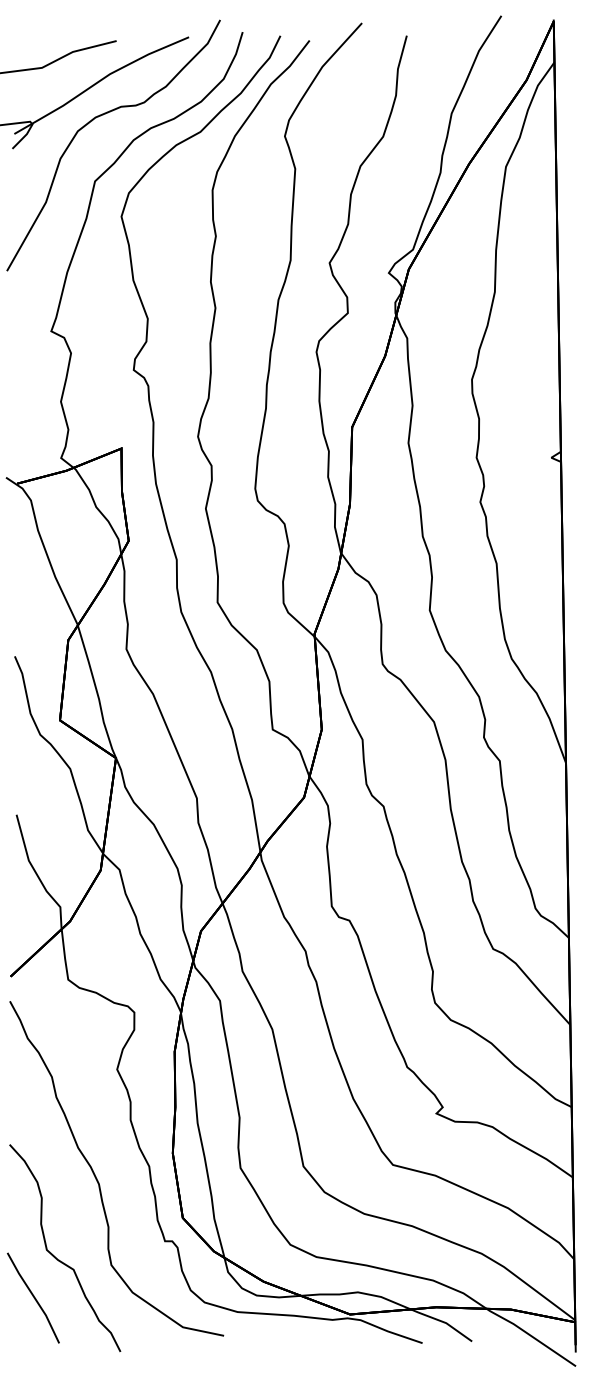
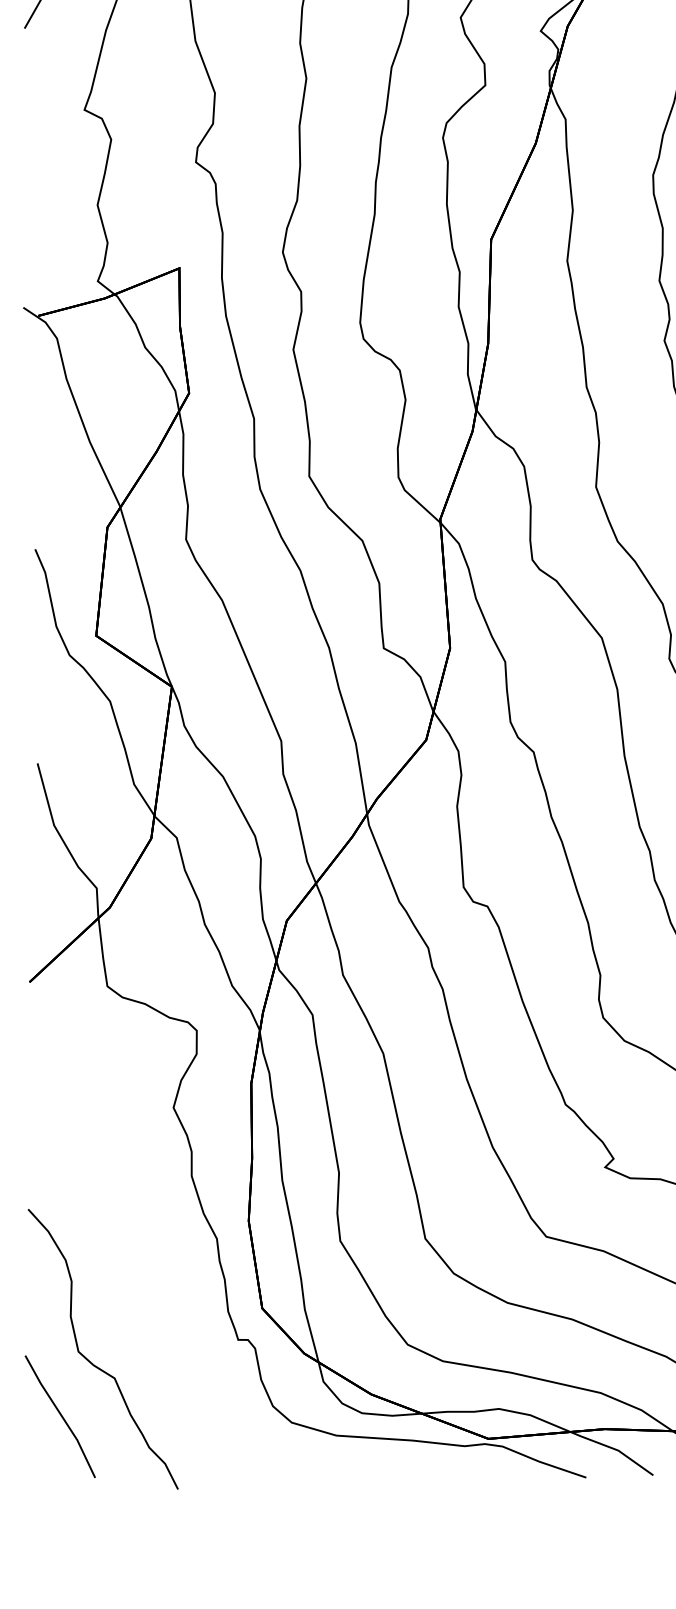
part: (97, 1178) -> (146, 1255), removed

